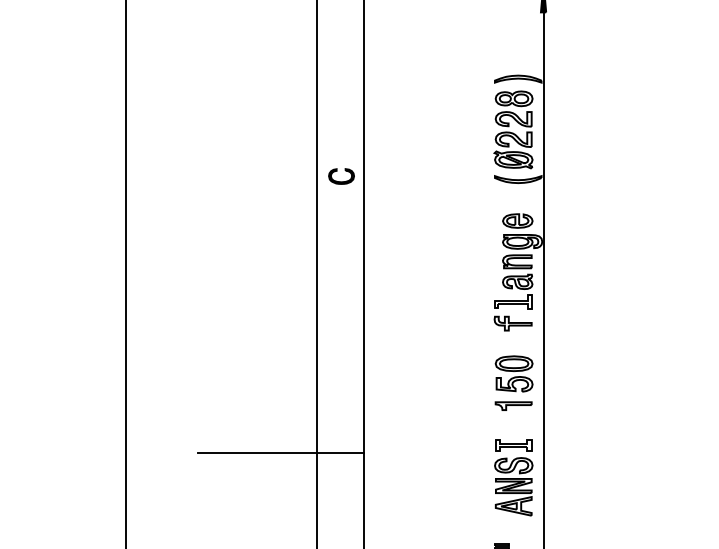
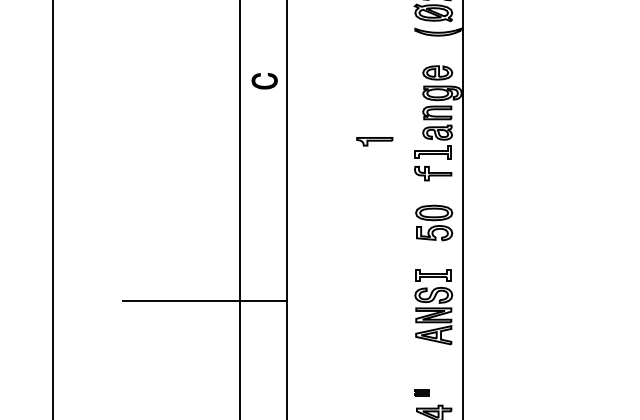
part: (341, 176) -> (264, 81), moved
part: (513, 405) -> (374, 141), moved
part: (513, 477) -> (433, 306), moved

